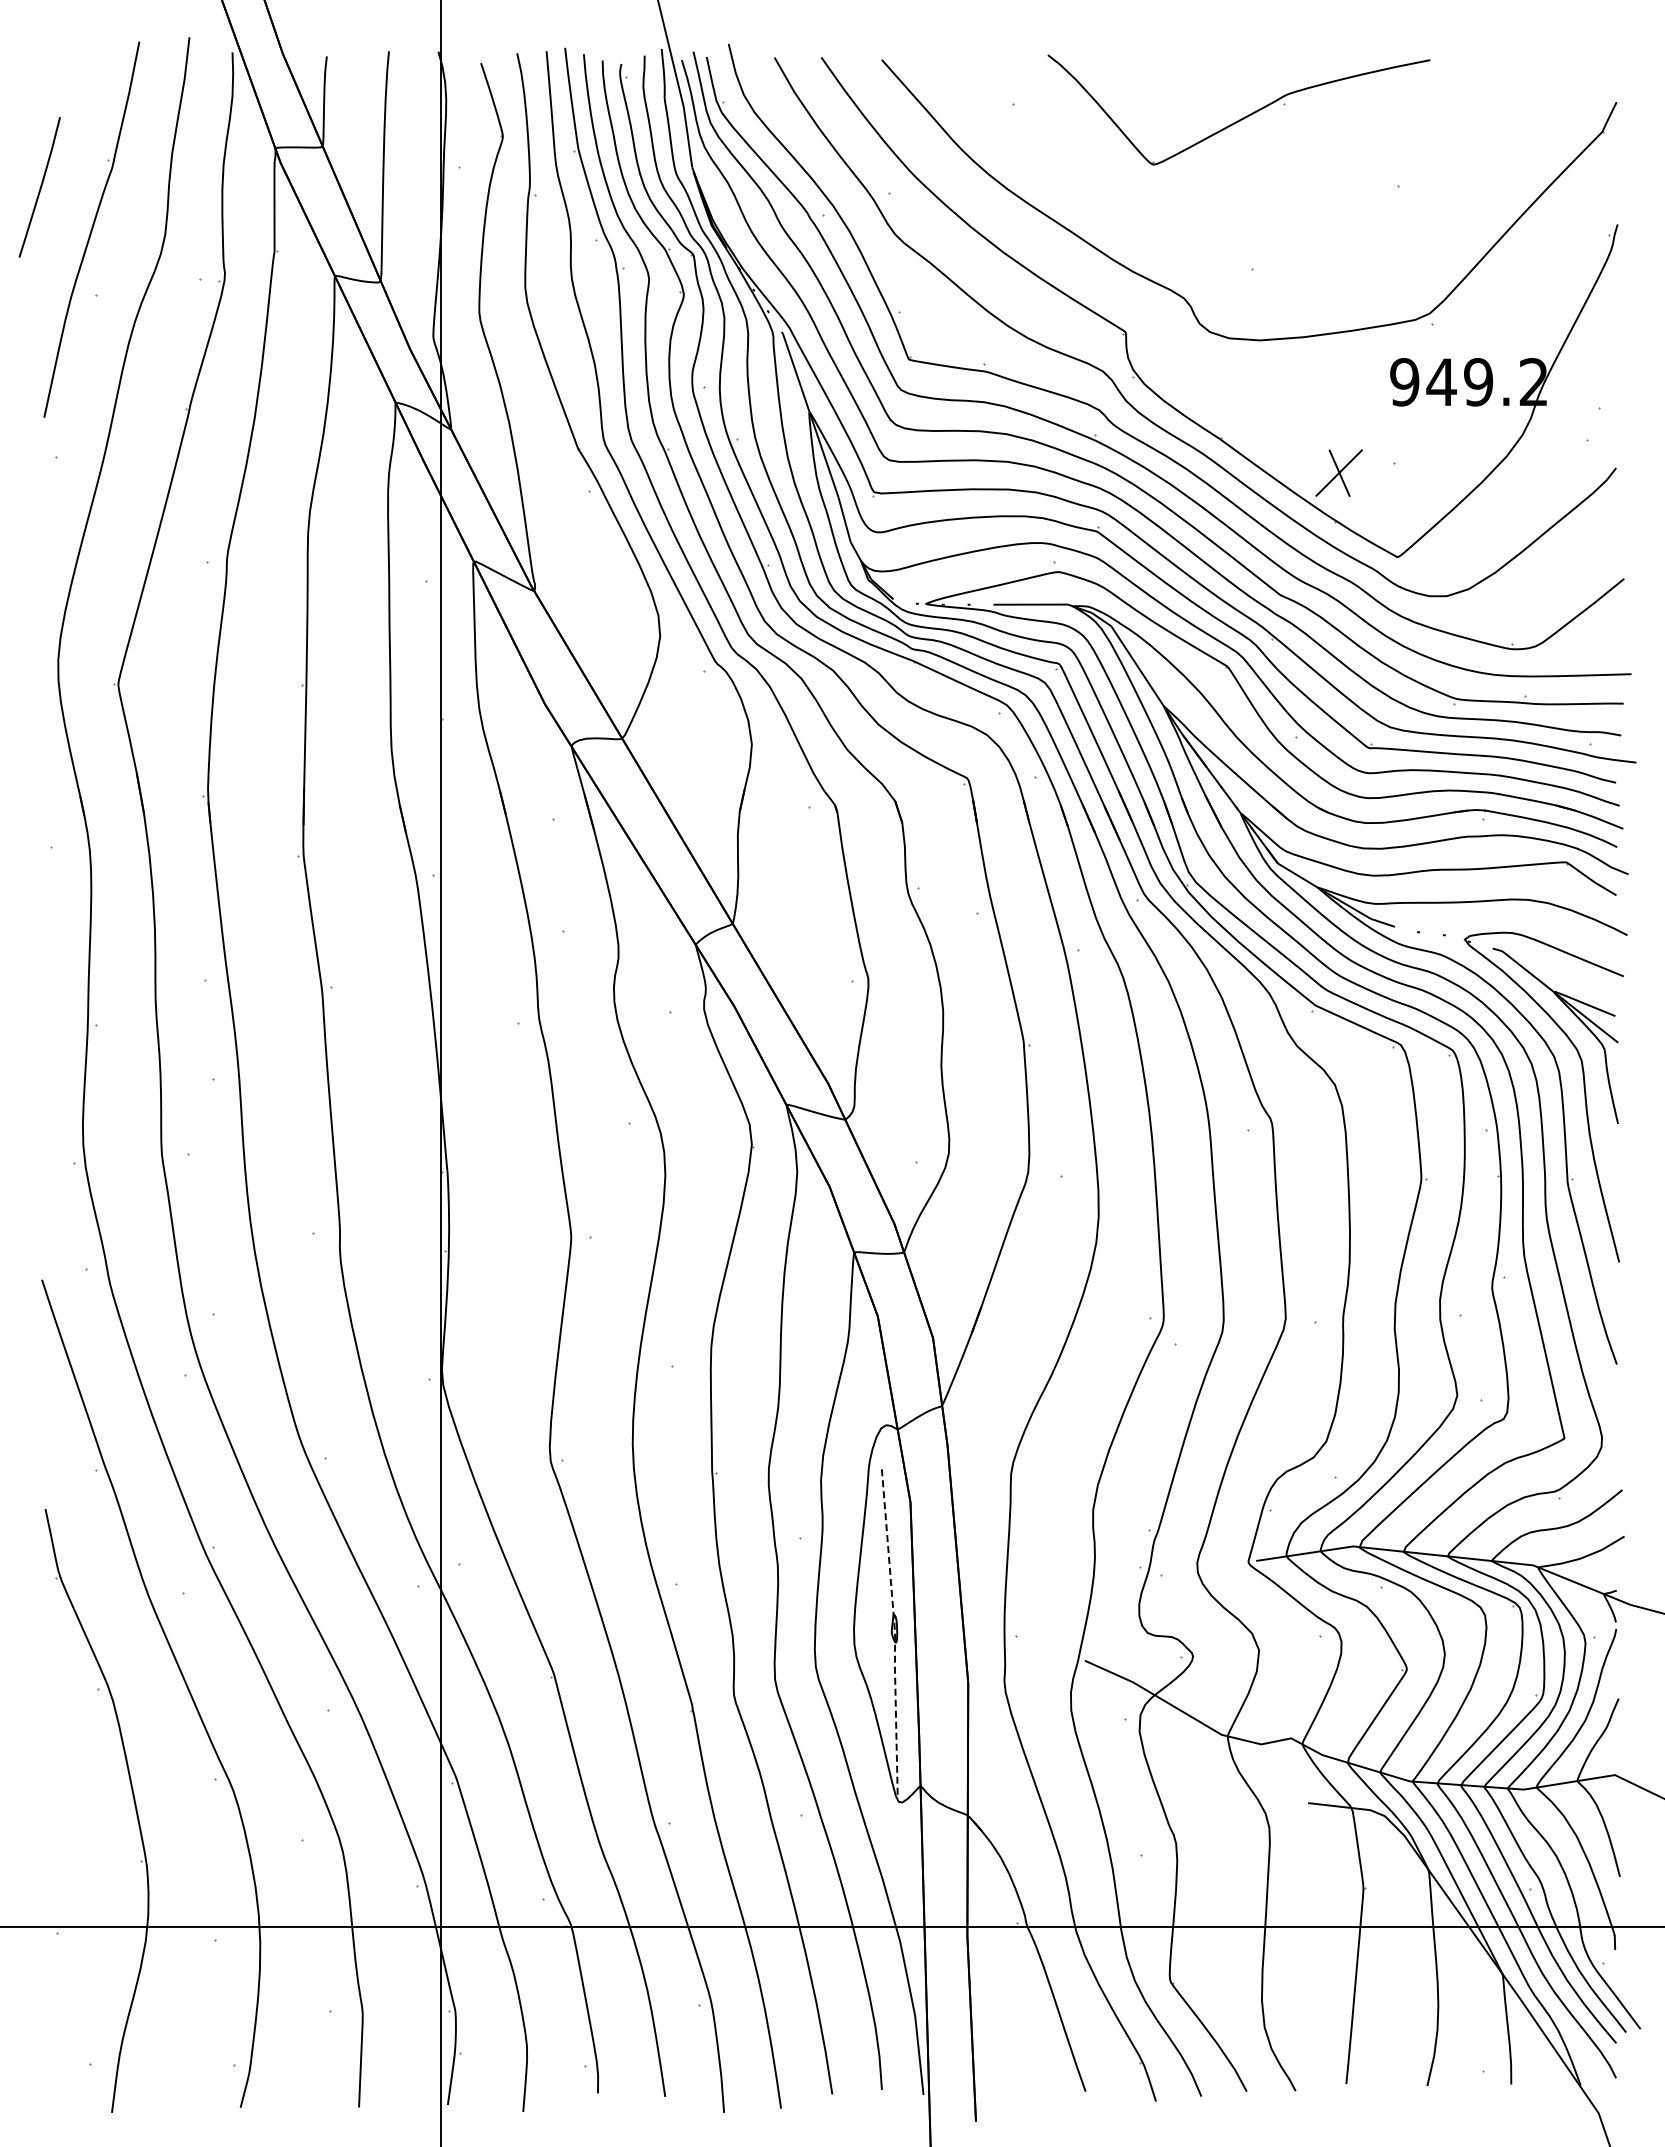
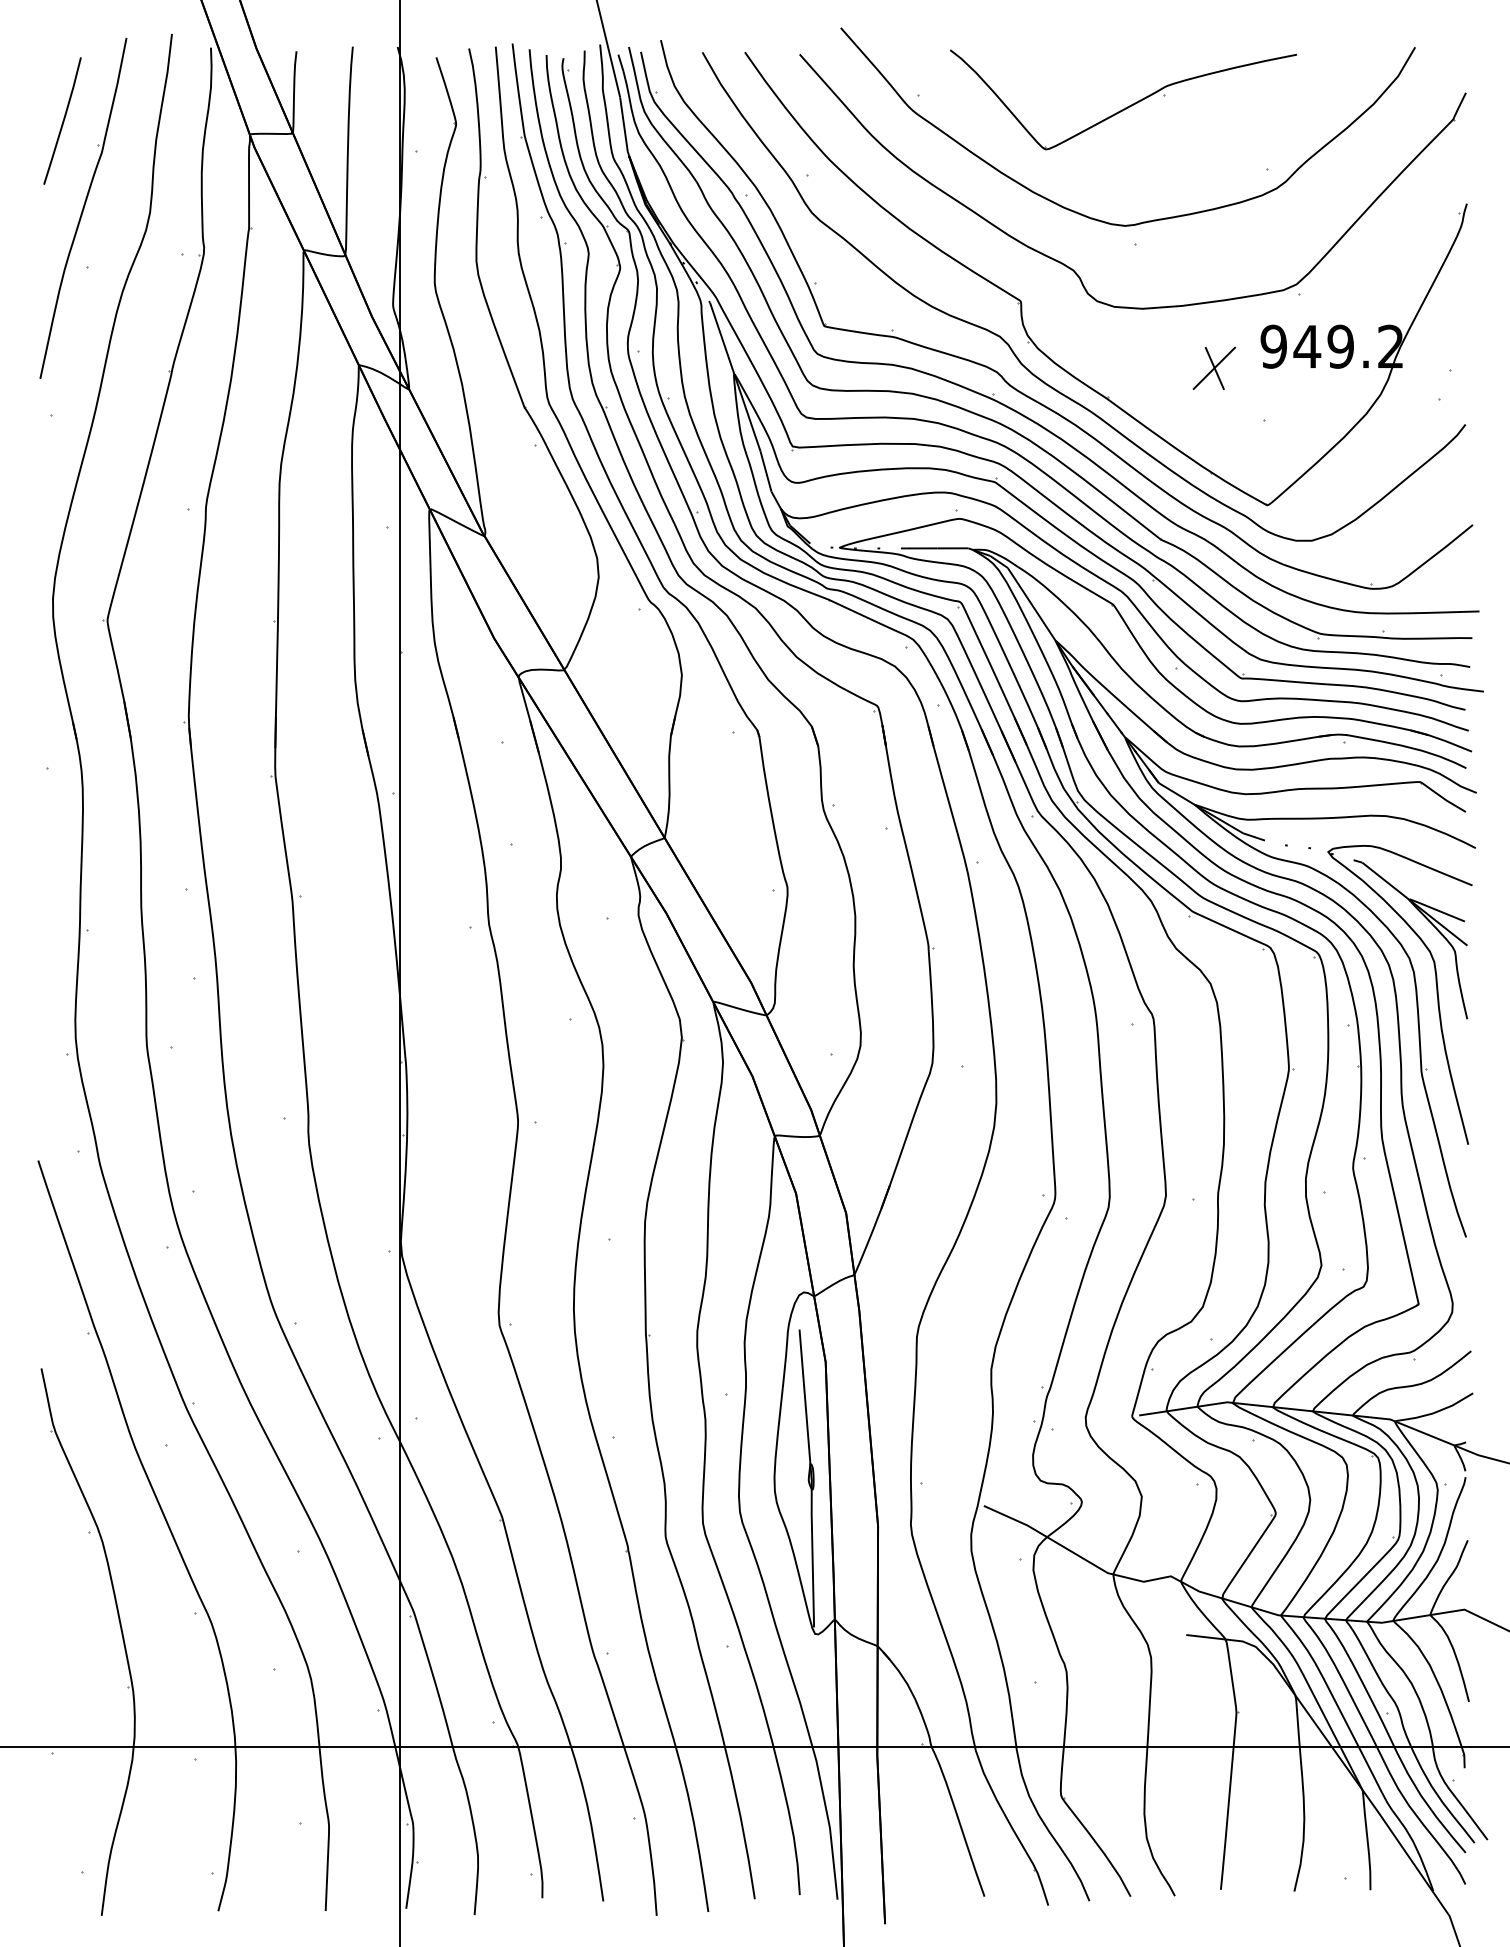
line: (40, 187) -> (63, 121), moved
curve: (1264, 243) -> (1146, 220), added
part: (1338, 472) -> (1213, 367), moved
line: (894, 1630) -> (811, 1478), dashed -> solid

